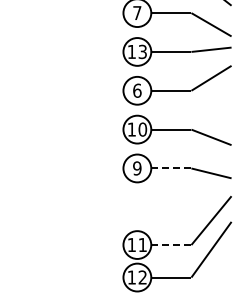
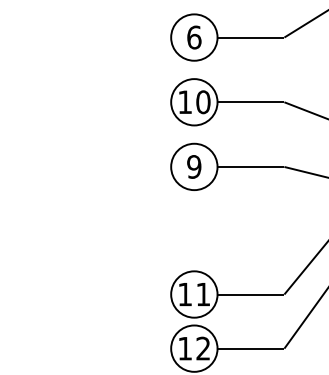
line: (171, 168) -> (251, 167), dashed -> solid
line: (171, 245) -> (251, 295), dashed -> solid

